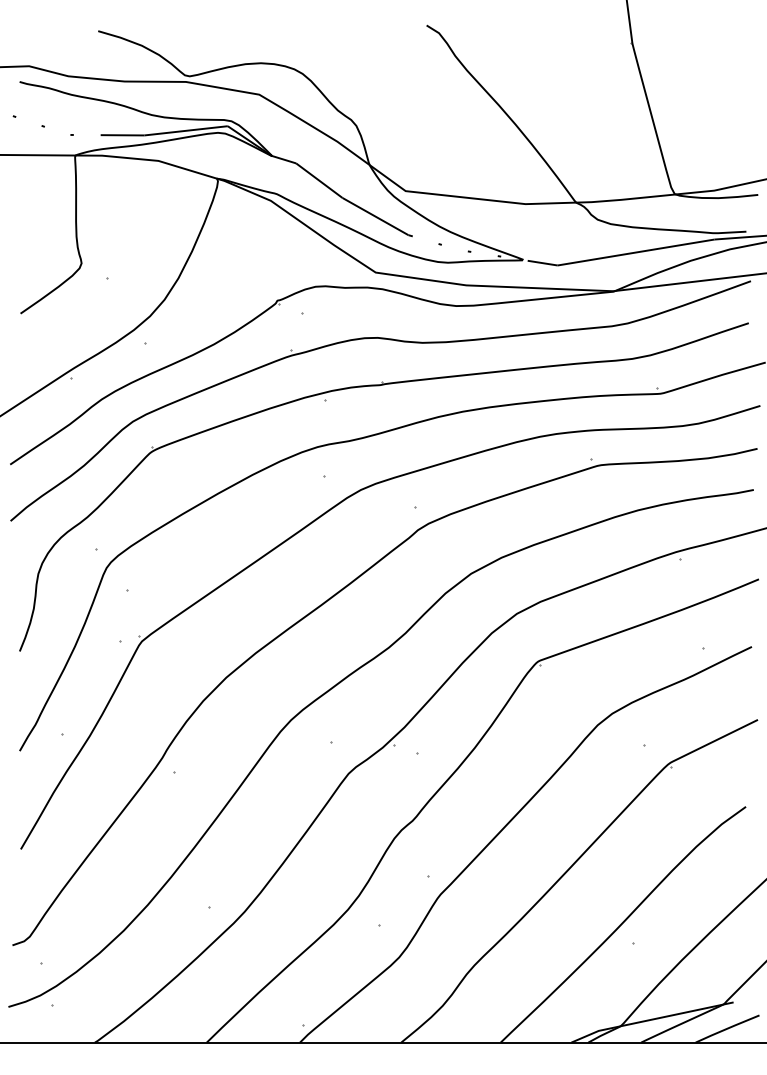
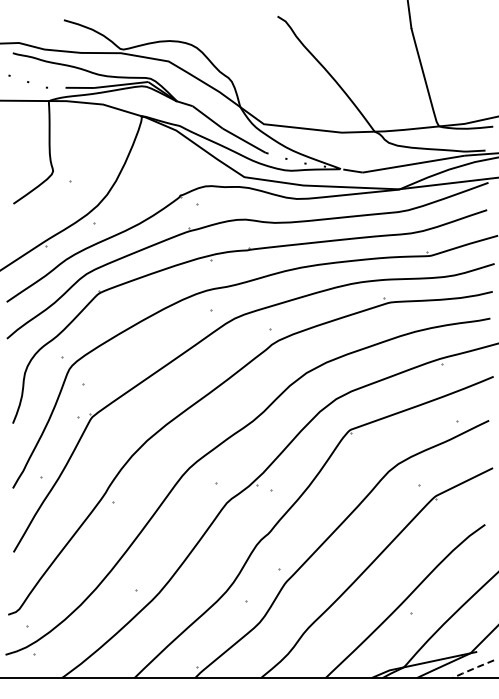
line: (726, 1029) -> (472, 669), solid -> dashed

